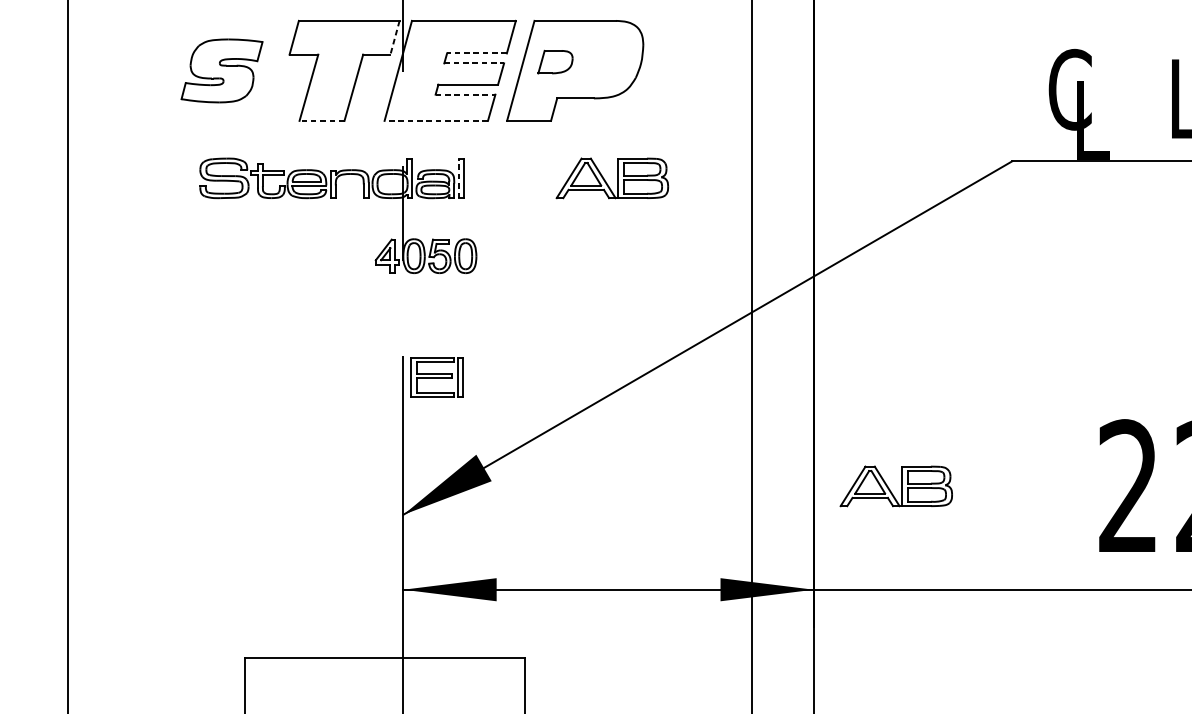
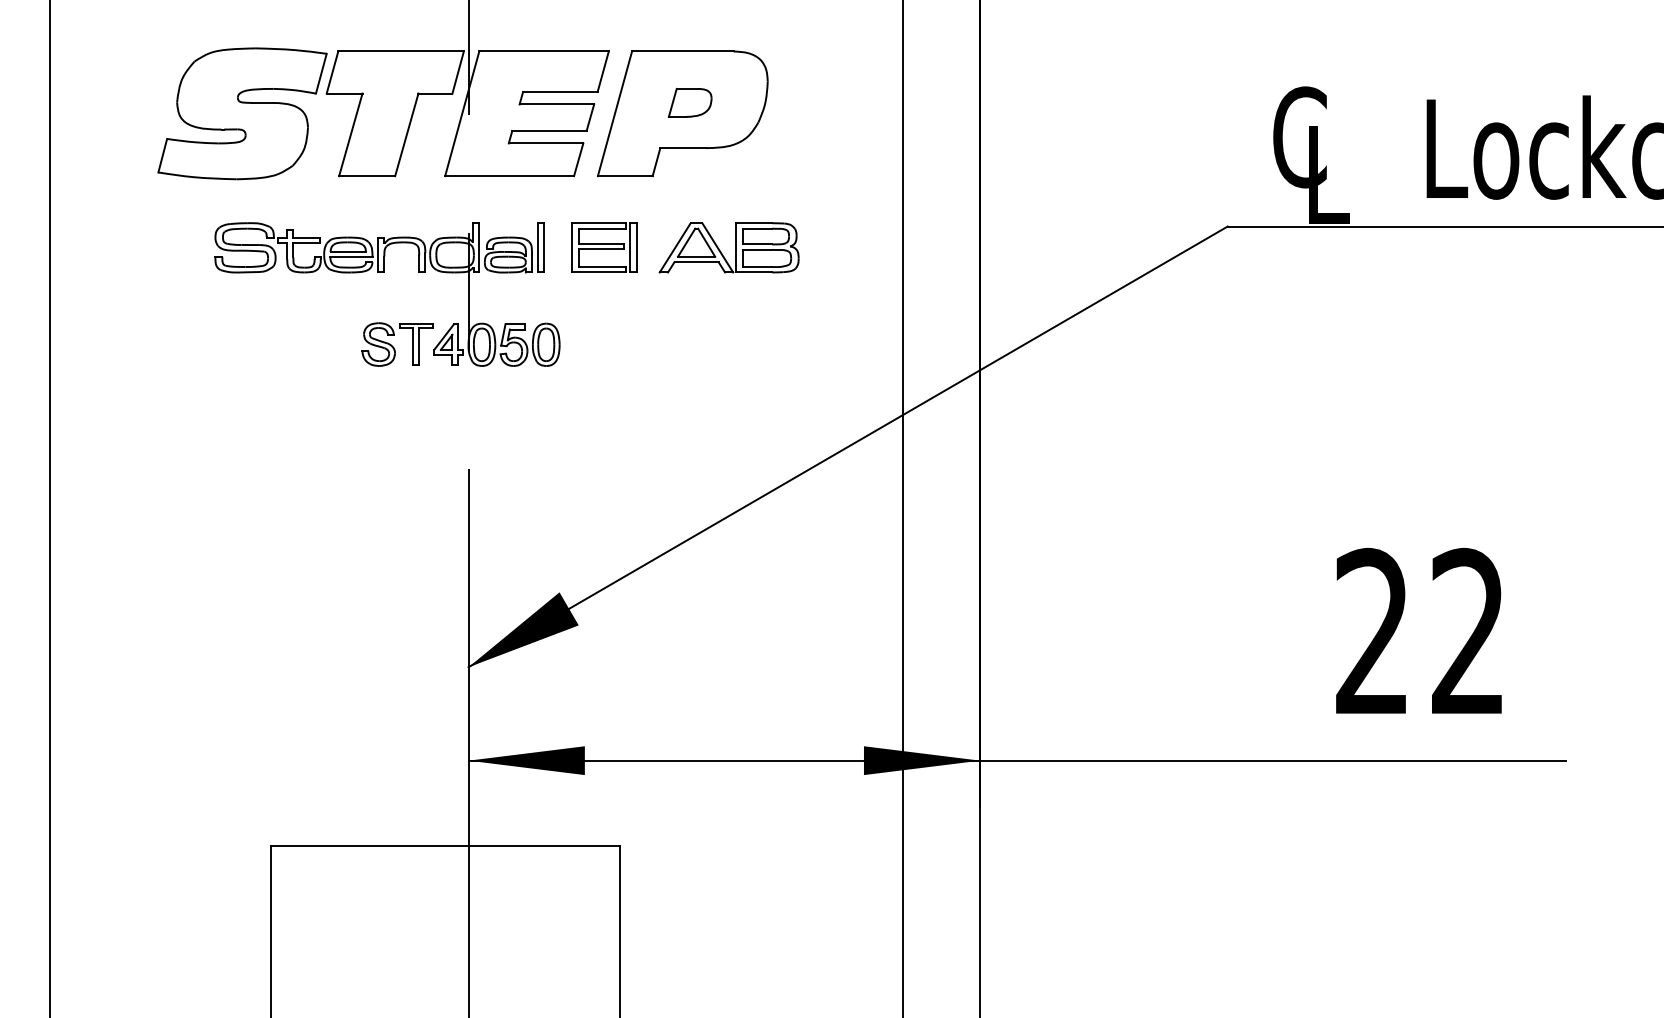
line: (395, 37) -> (458, 72), dashed -> solid
line: (476, 53) -> (559, 92), dashed -> solid
part: (554, 61) -> (689, 102), moved
line: (474, 63) -> (557, 104), dashed -> solid
part: (222, 70) -> (242, 113), size x1.67
line: (465, 94) -> (546, 143), dashed -> solid
line: (321, 121) -> (366, 176), dashed -> solid
line: (436, 121) -> (509, 176), dashed -> solid
line: (459, 178) -> (538, 247), dashed -> solid
part: (346, 255) -> (397, 344), added
part: (437, 377) -> (604, 247), moved
part: (901, 486) -> (1089, 631), removed

